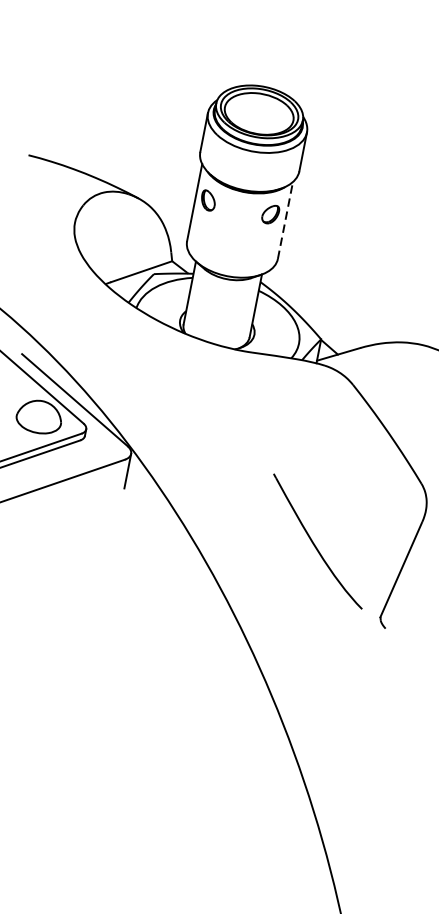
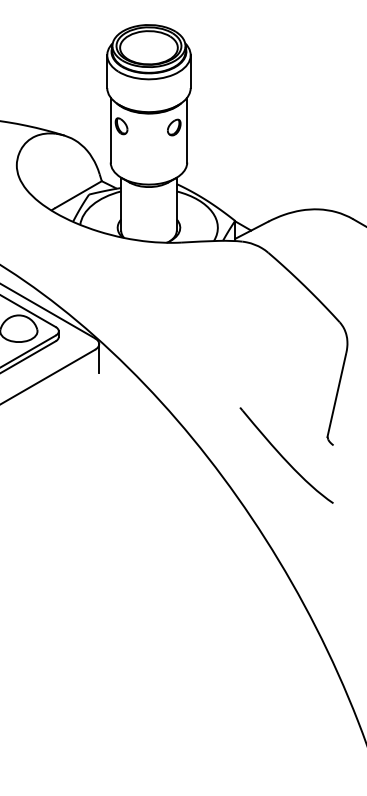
line: (285, 219) -> (187, 129), dashed -> solid
part: (317, 541) -> (286, 455), moved

